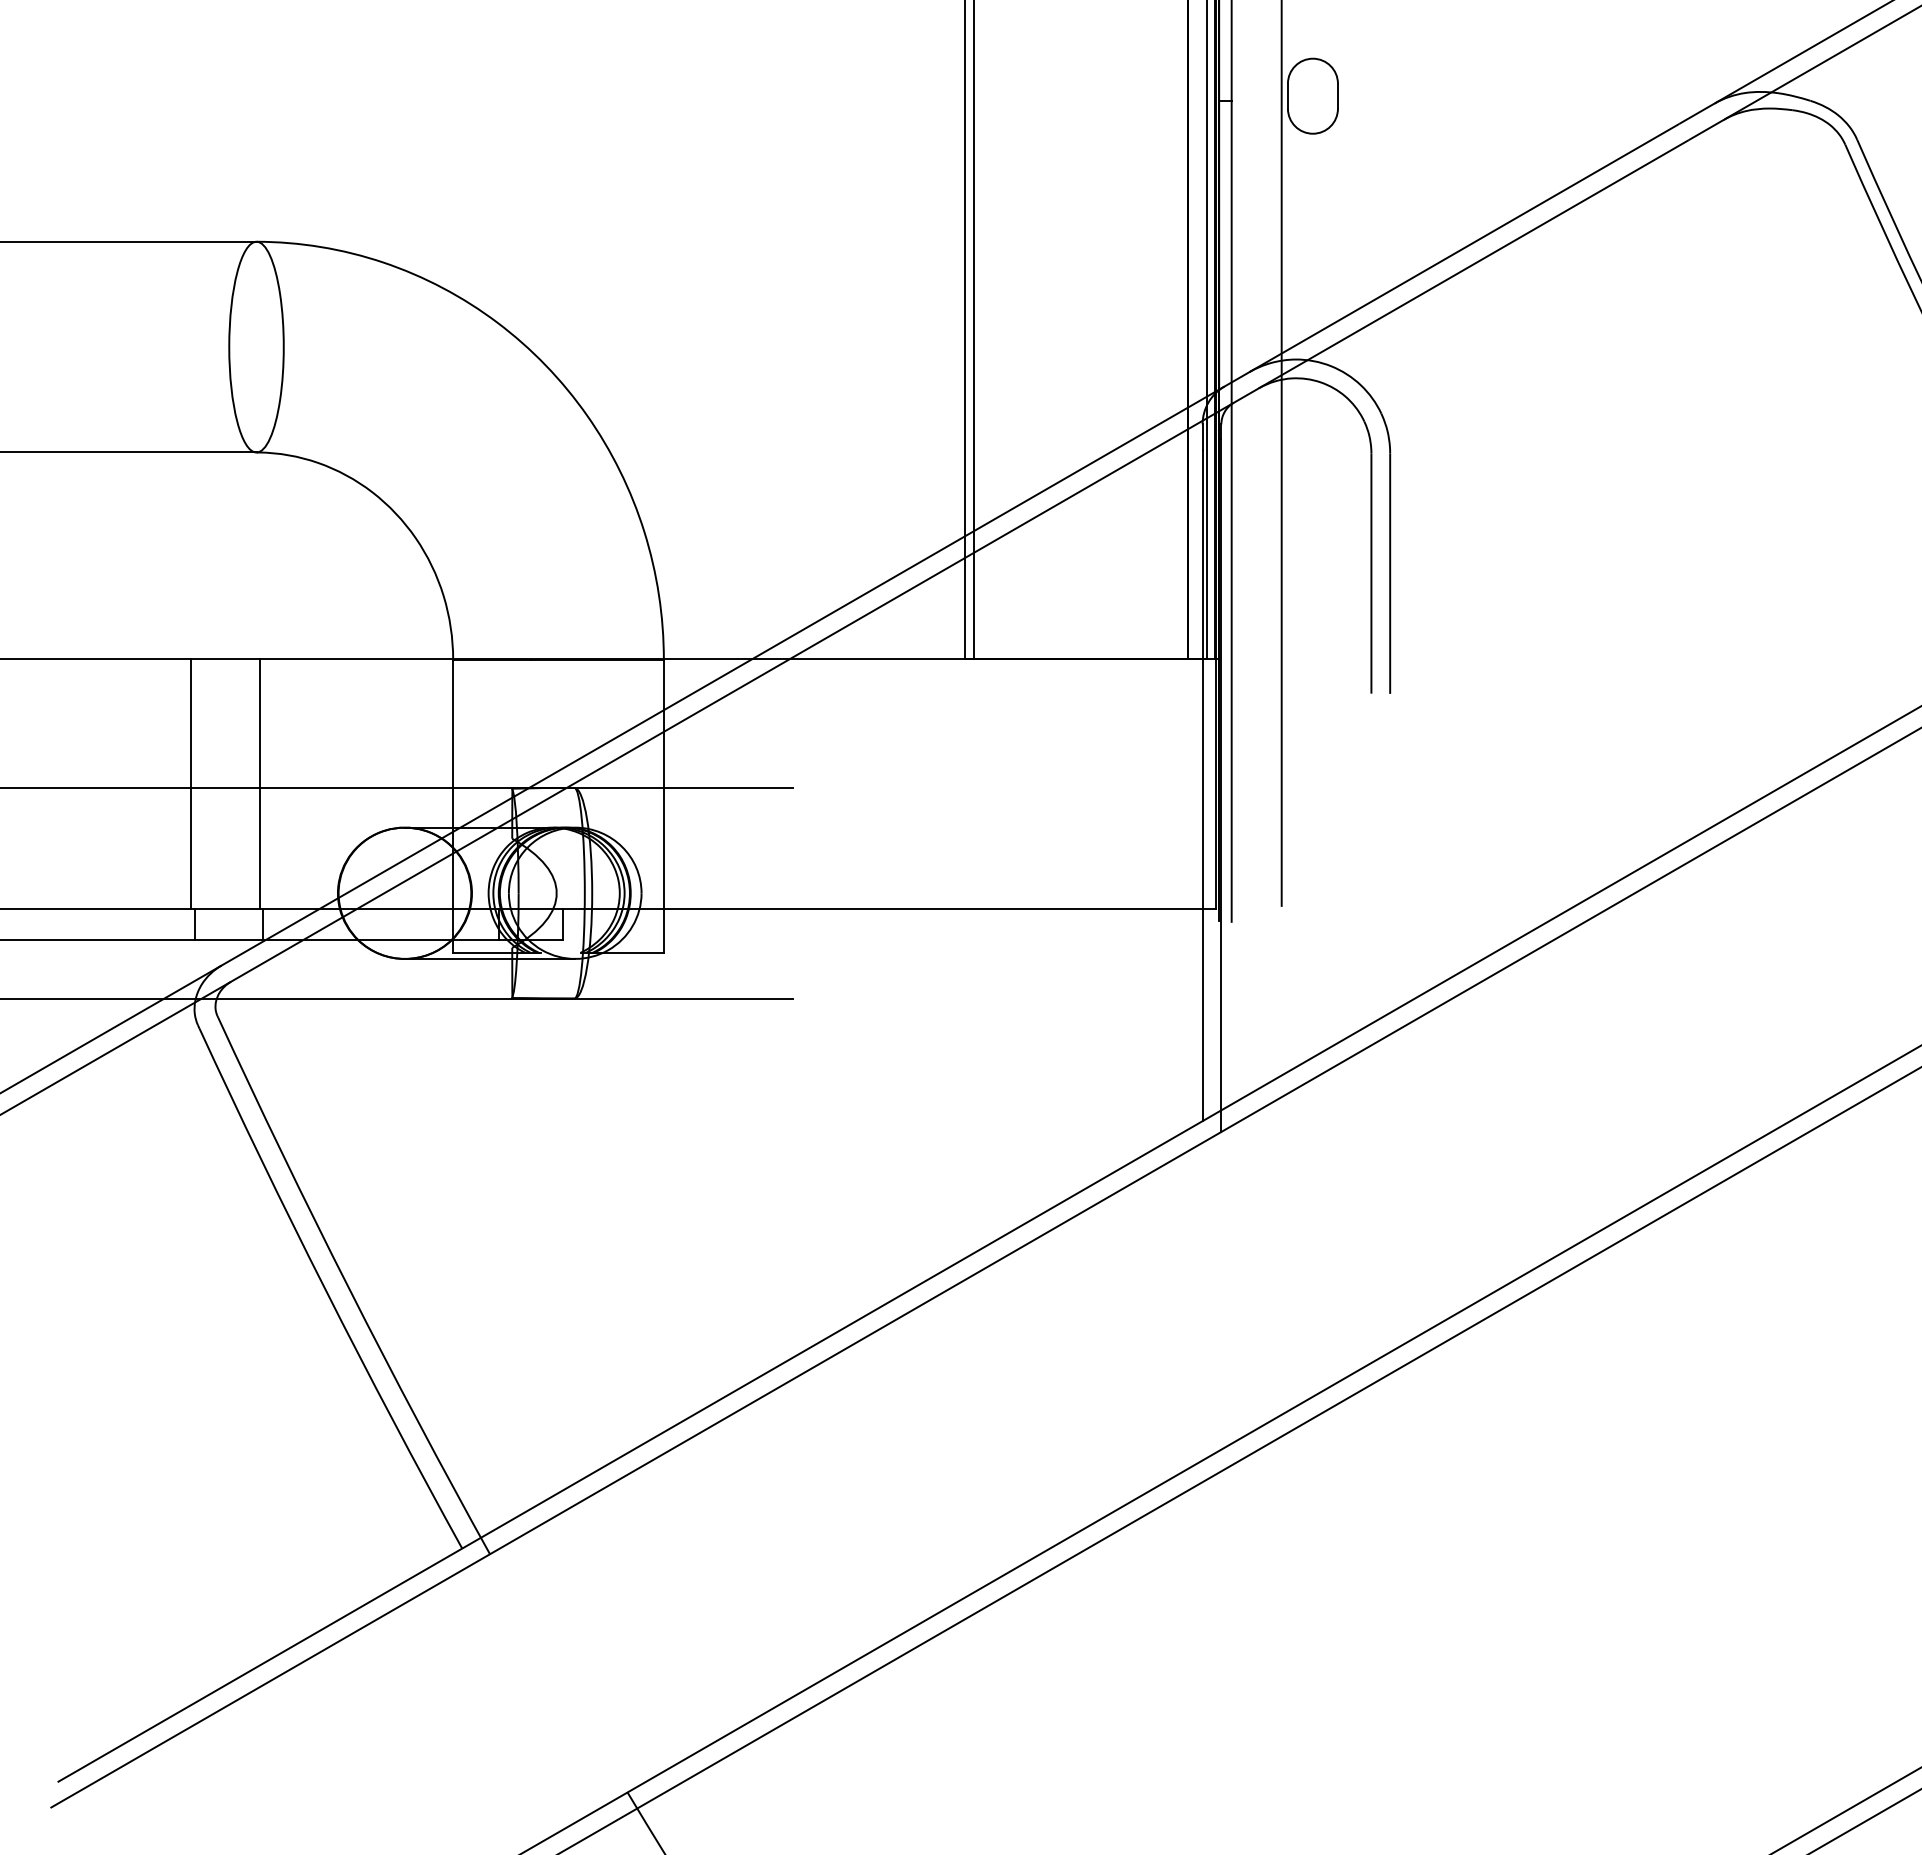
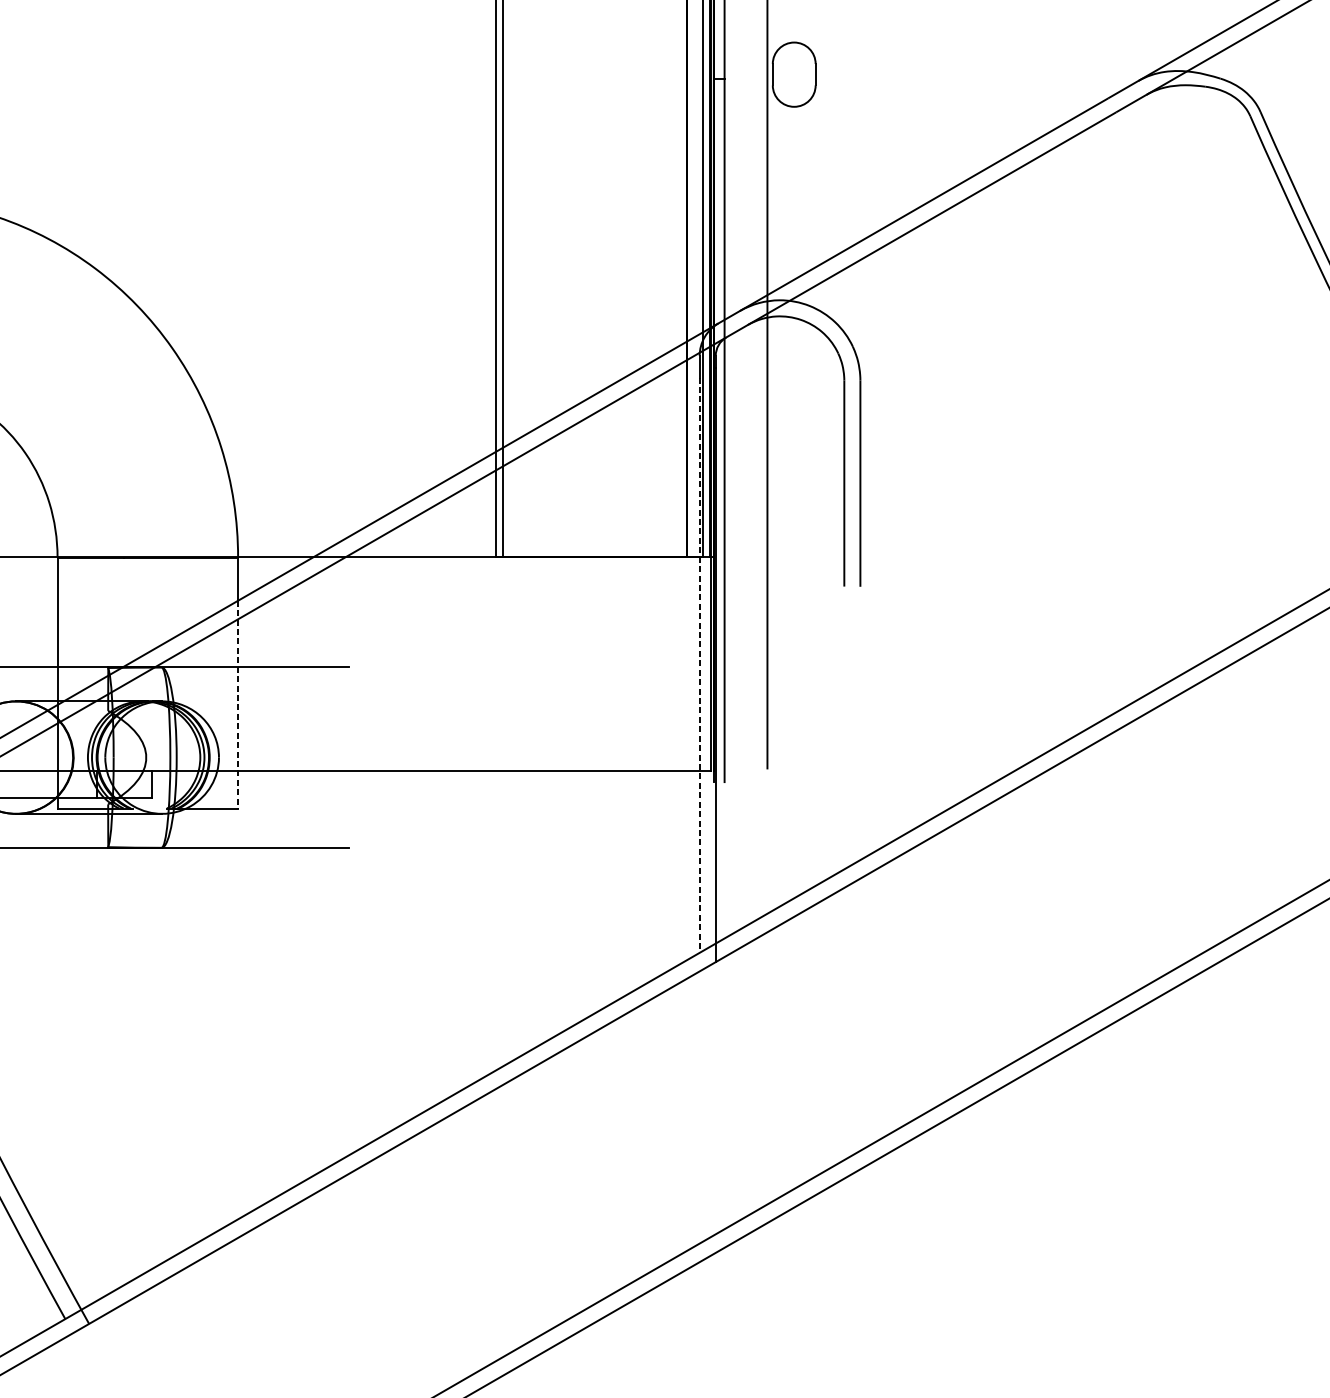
line: (1202, 785) -> (699, 665), solid -> dashed
line: (663, 831) -> (237, 704), solid -> dashed

